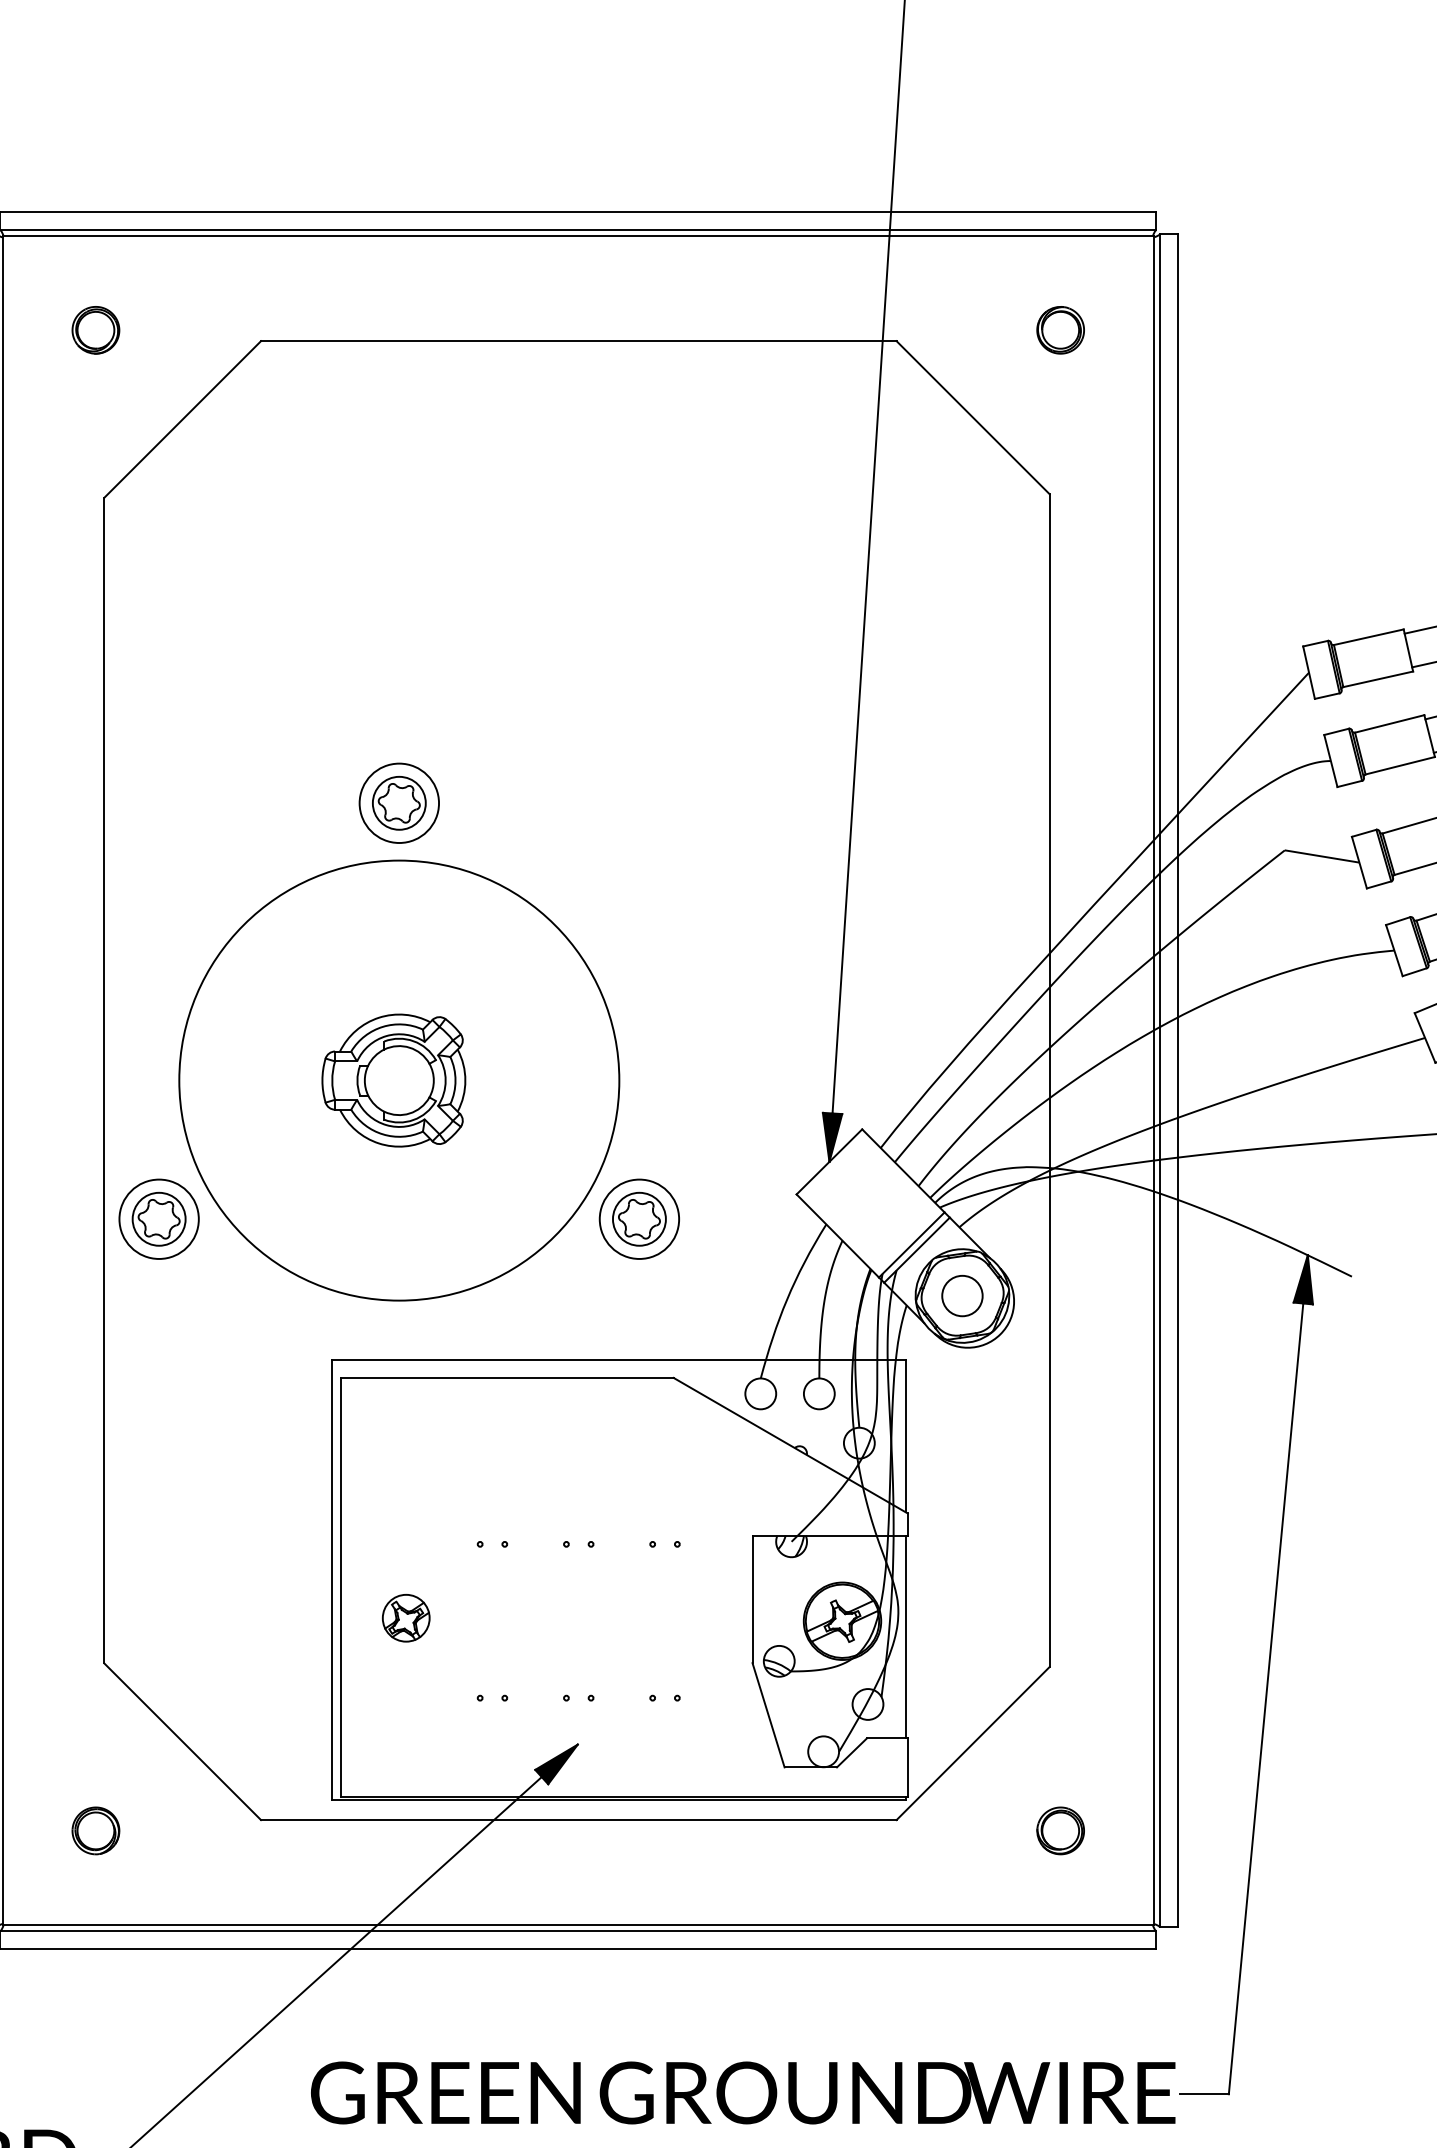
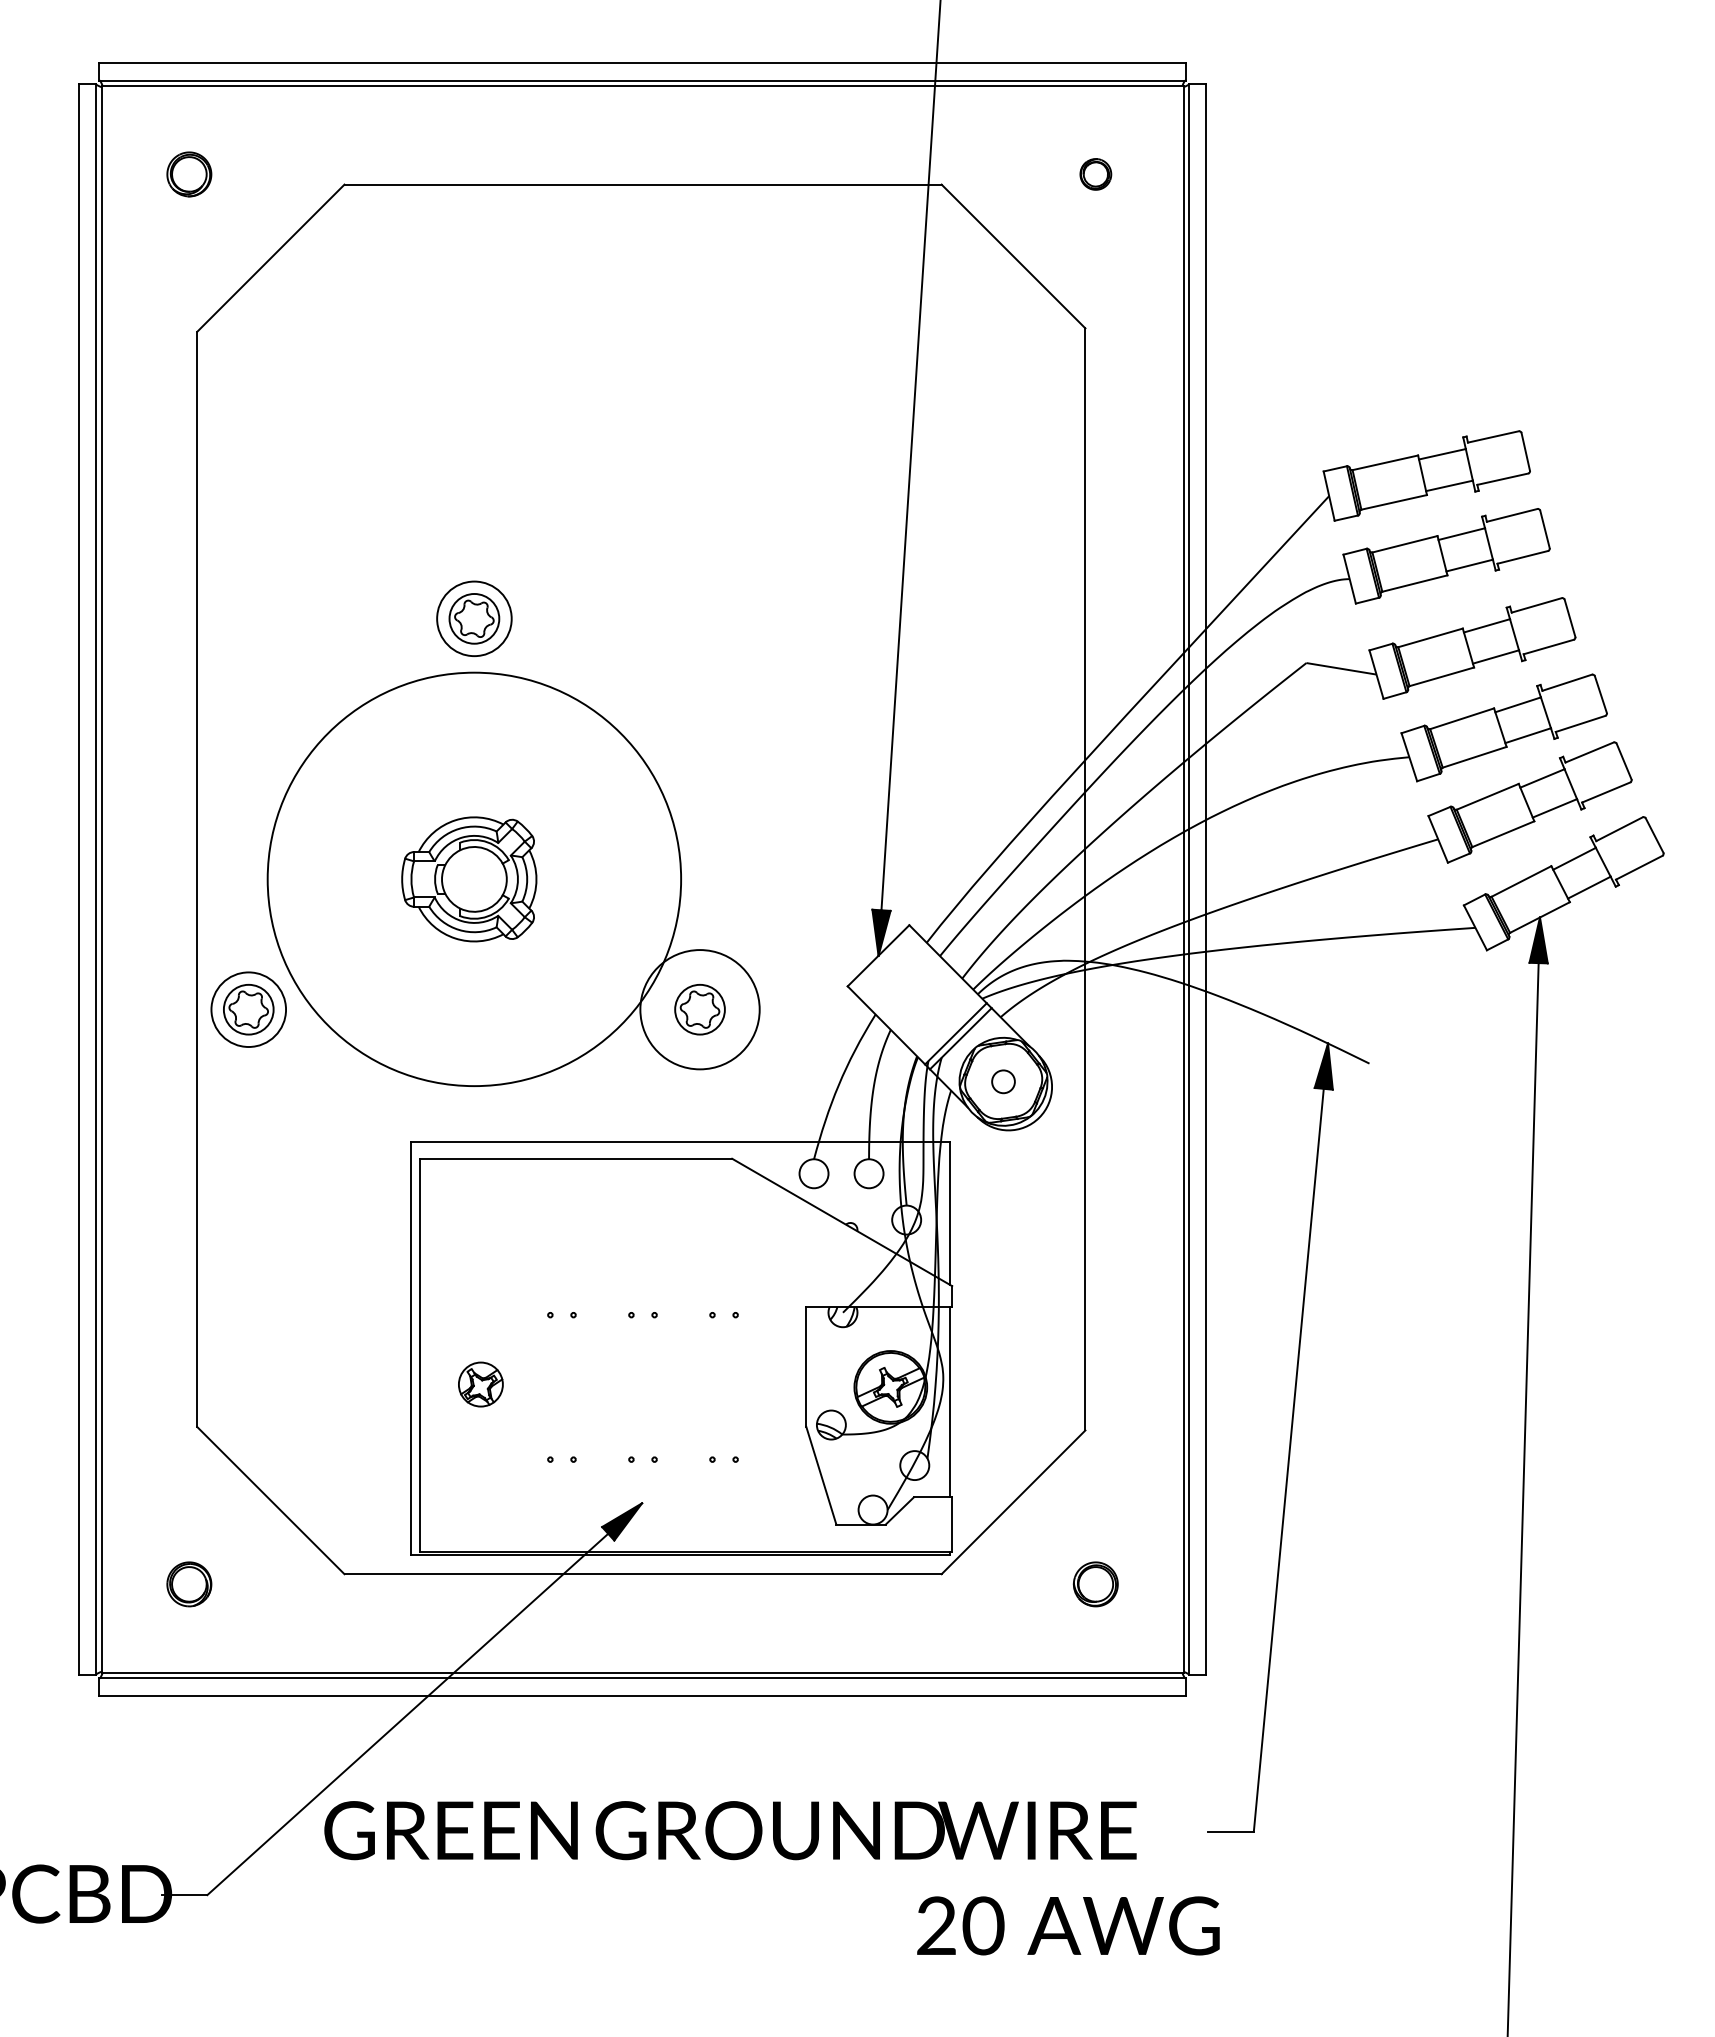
part: (1060, 330) -> (1095, 174), size x0.7
circle: (638, 1219) -> (699, 1009), size x1.6
circle: (962, 1295) -> (1003, 1081), size x0.6
text: (743, 2092) -> (730, 1830), moved

